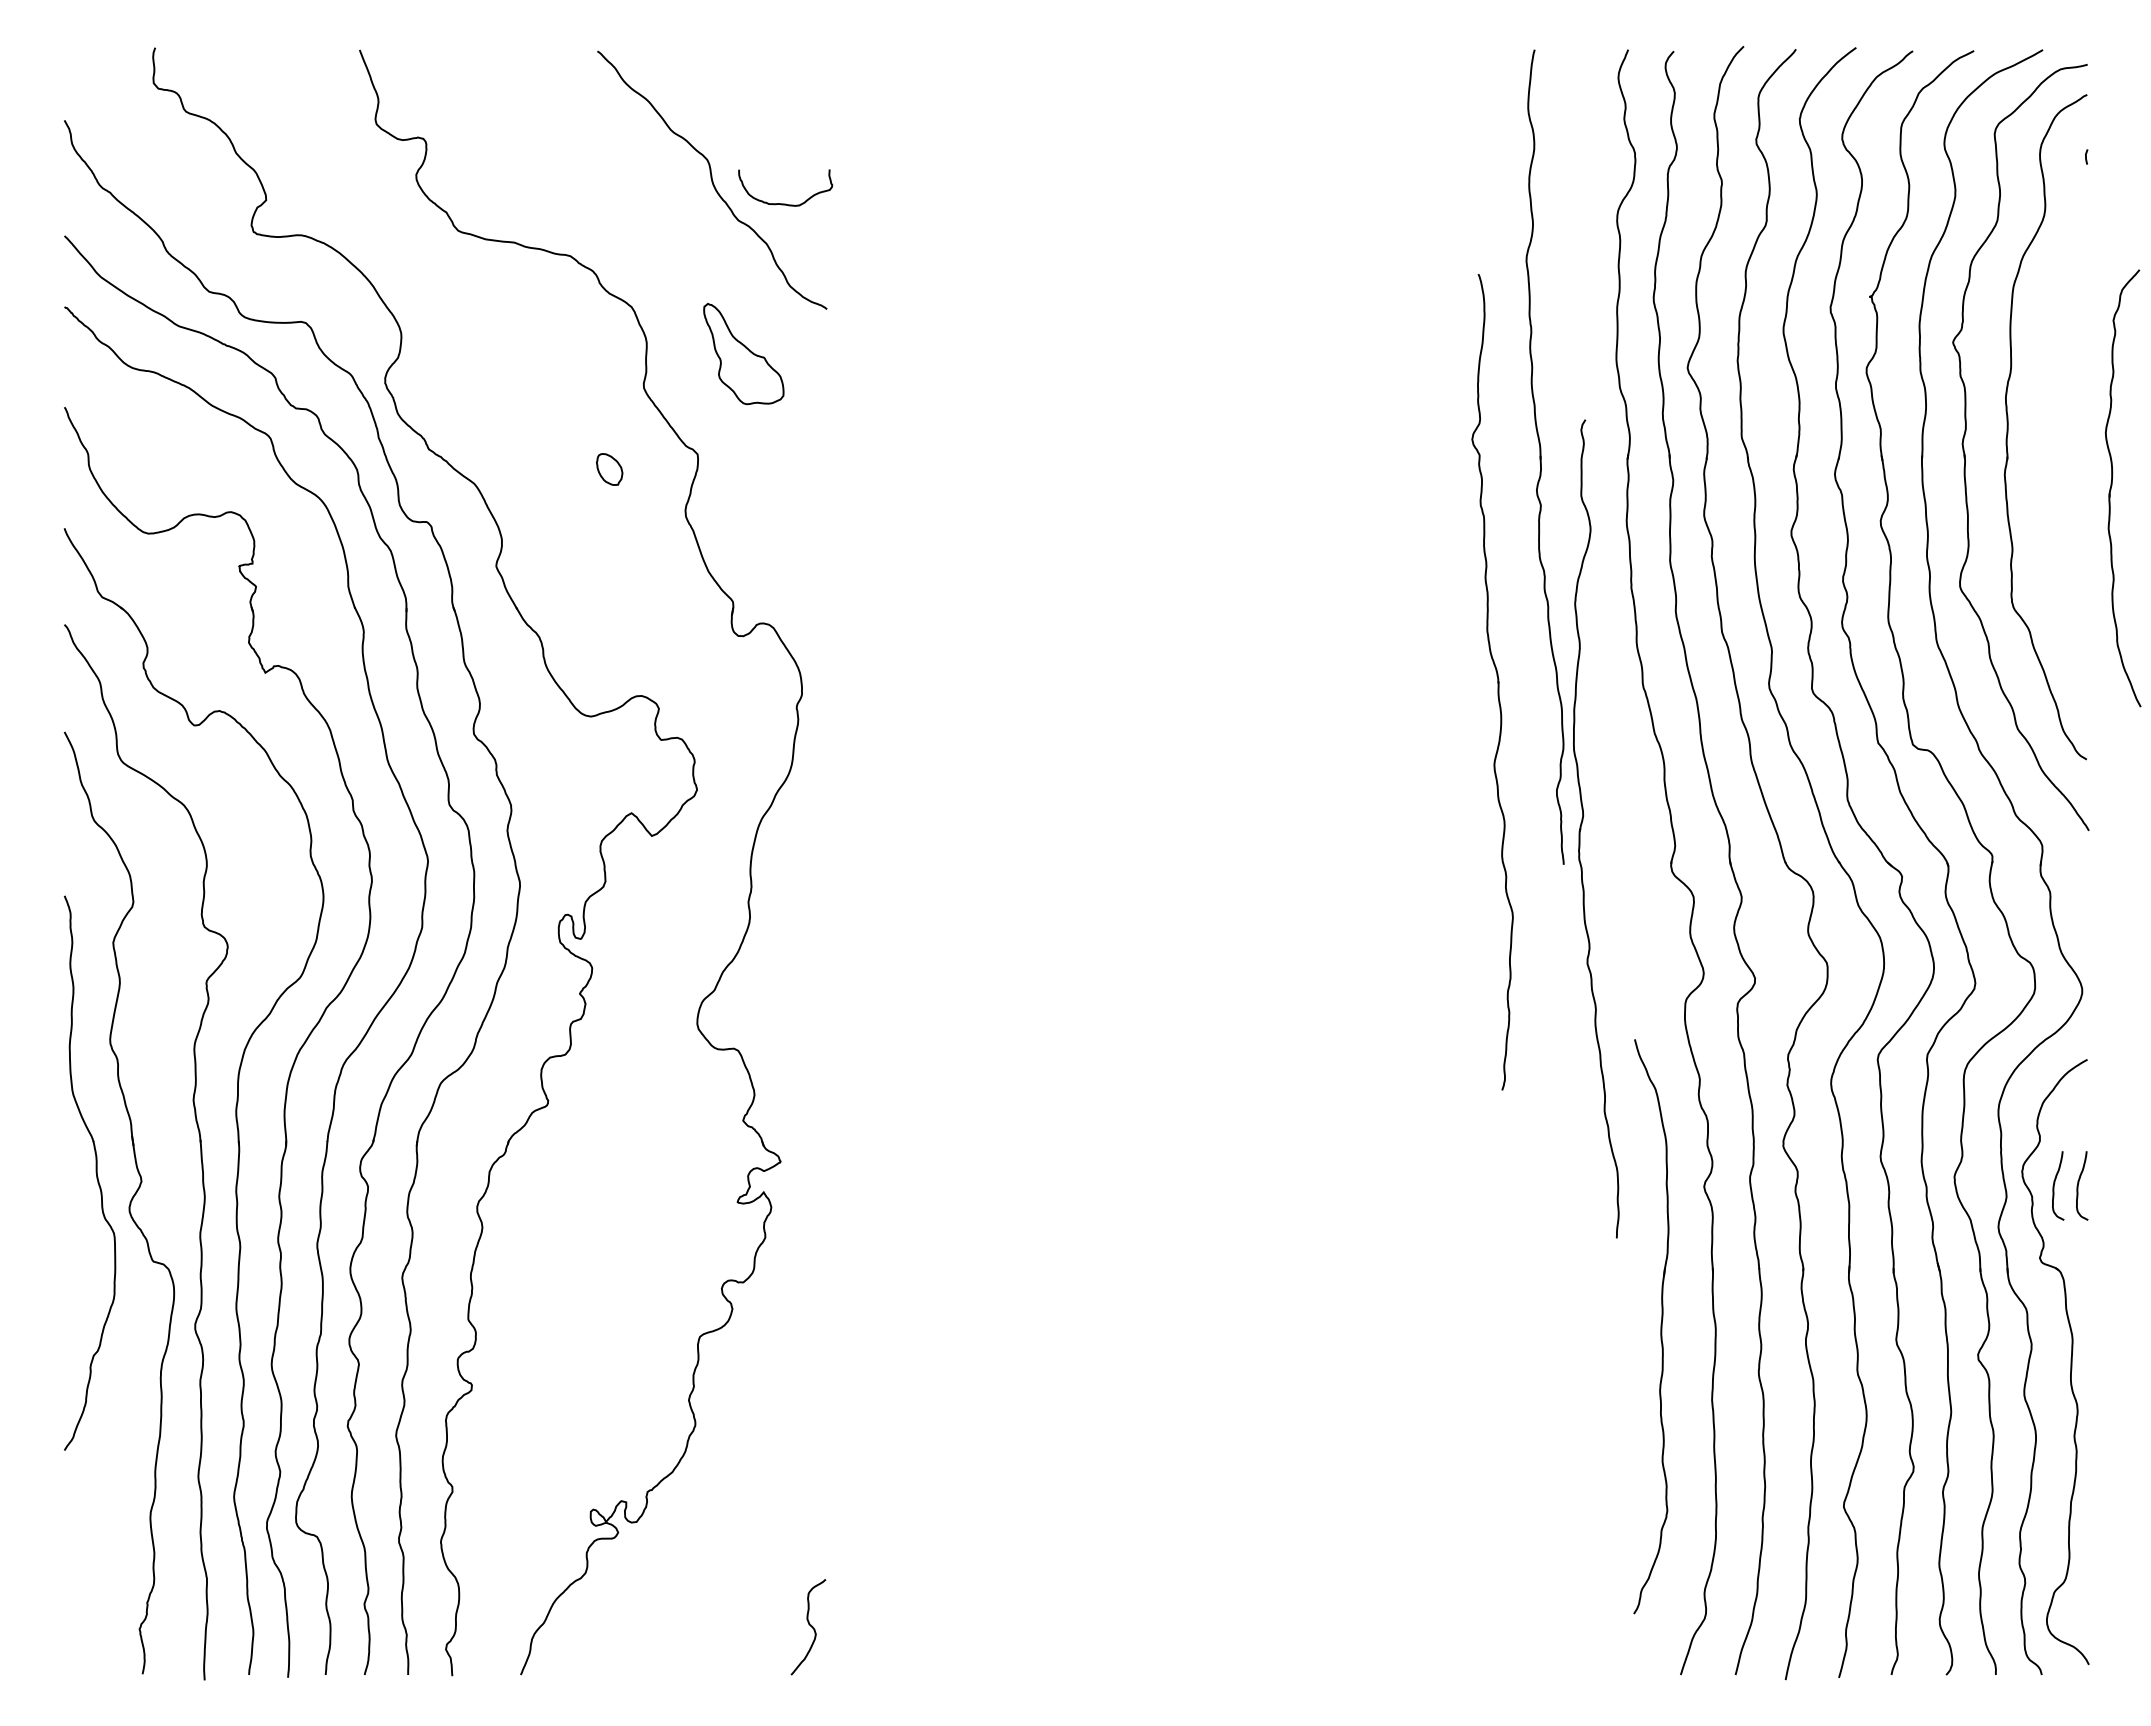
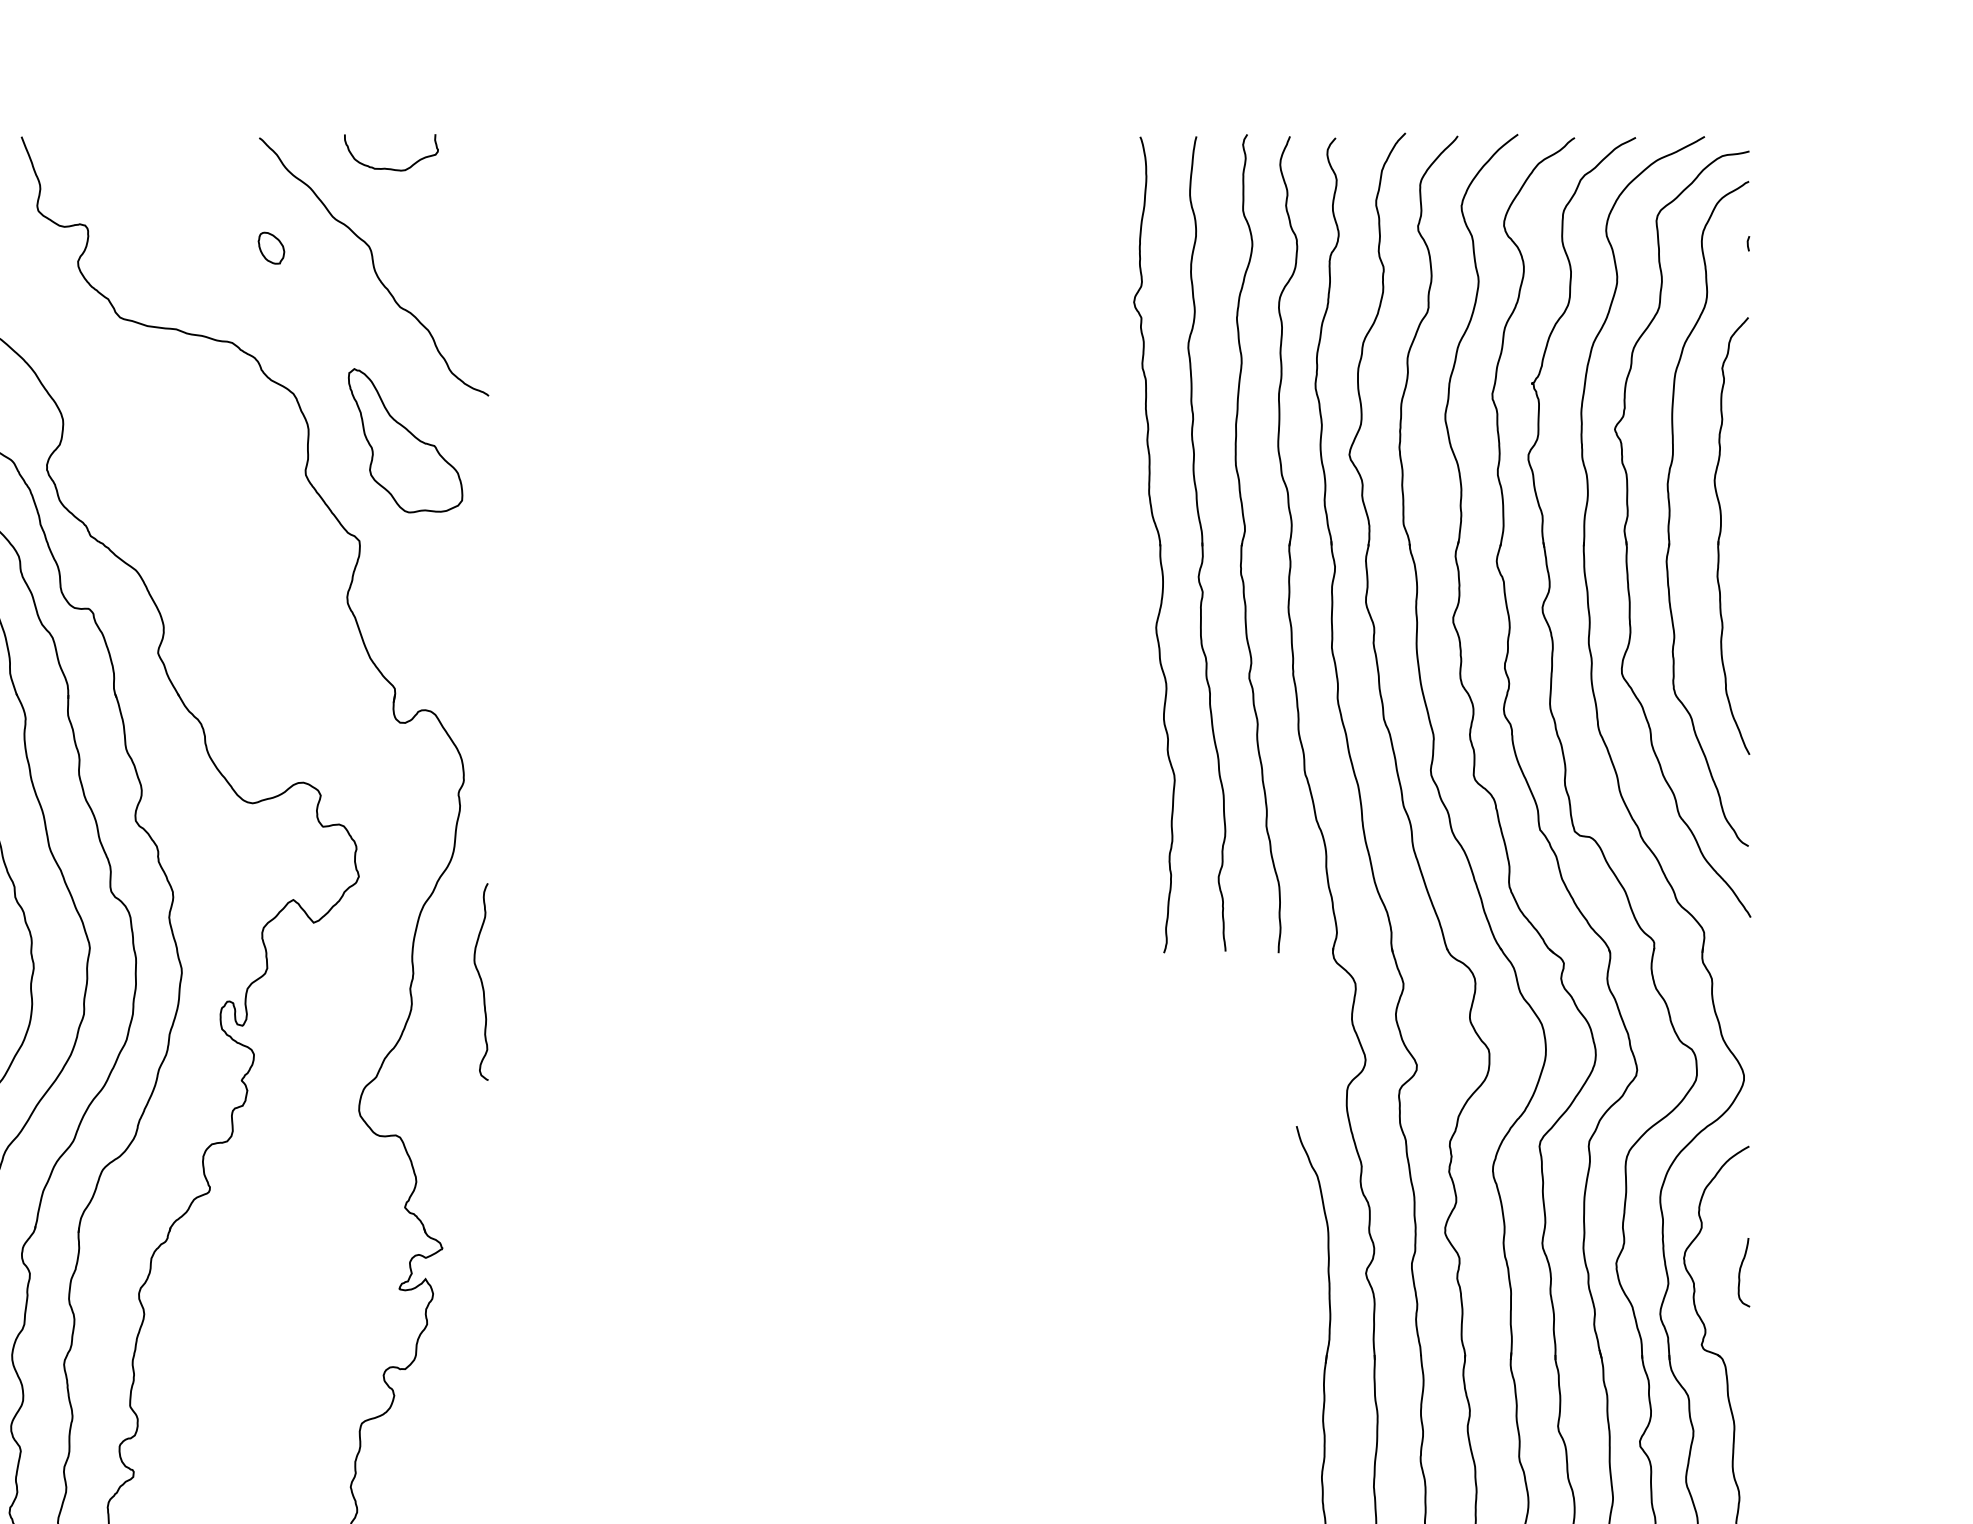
curve: (785, 203) -> (391, 168), moved
part: (743, 353) -> (405, 440), size x1.43
part: (609, 469) -> (271, 248), moved
part: (2112, 486) -> (1721, 534), moved
part: (1492, 682) -> (1154, 545), moved
part: (1582, 824) -> (1244, 539), moved
curve: (818, 894) -> (480, 981), added
curve: (2055, 1183) -> (1717, 1270), removed

